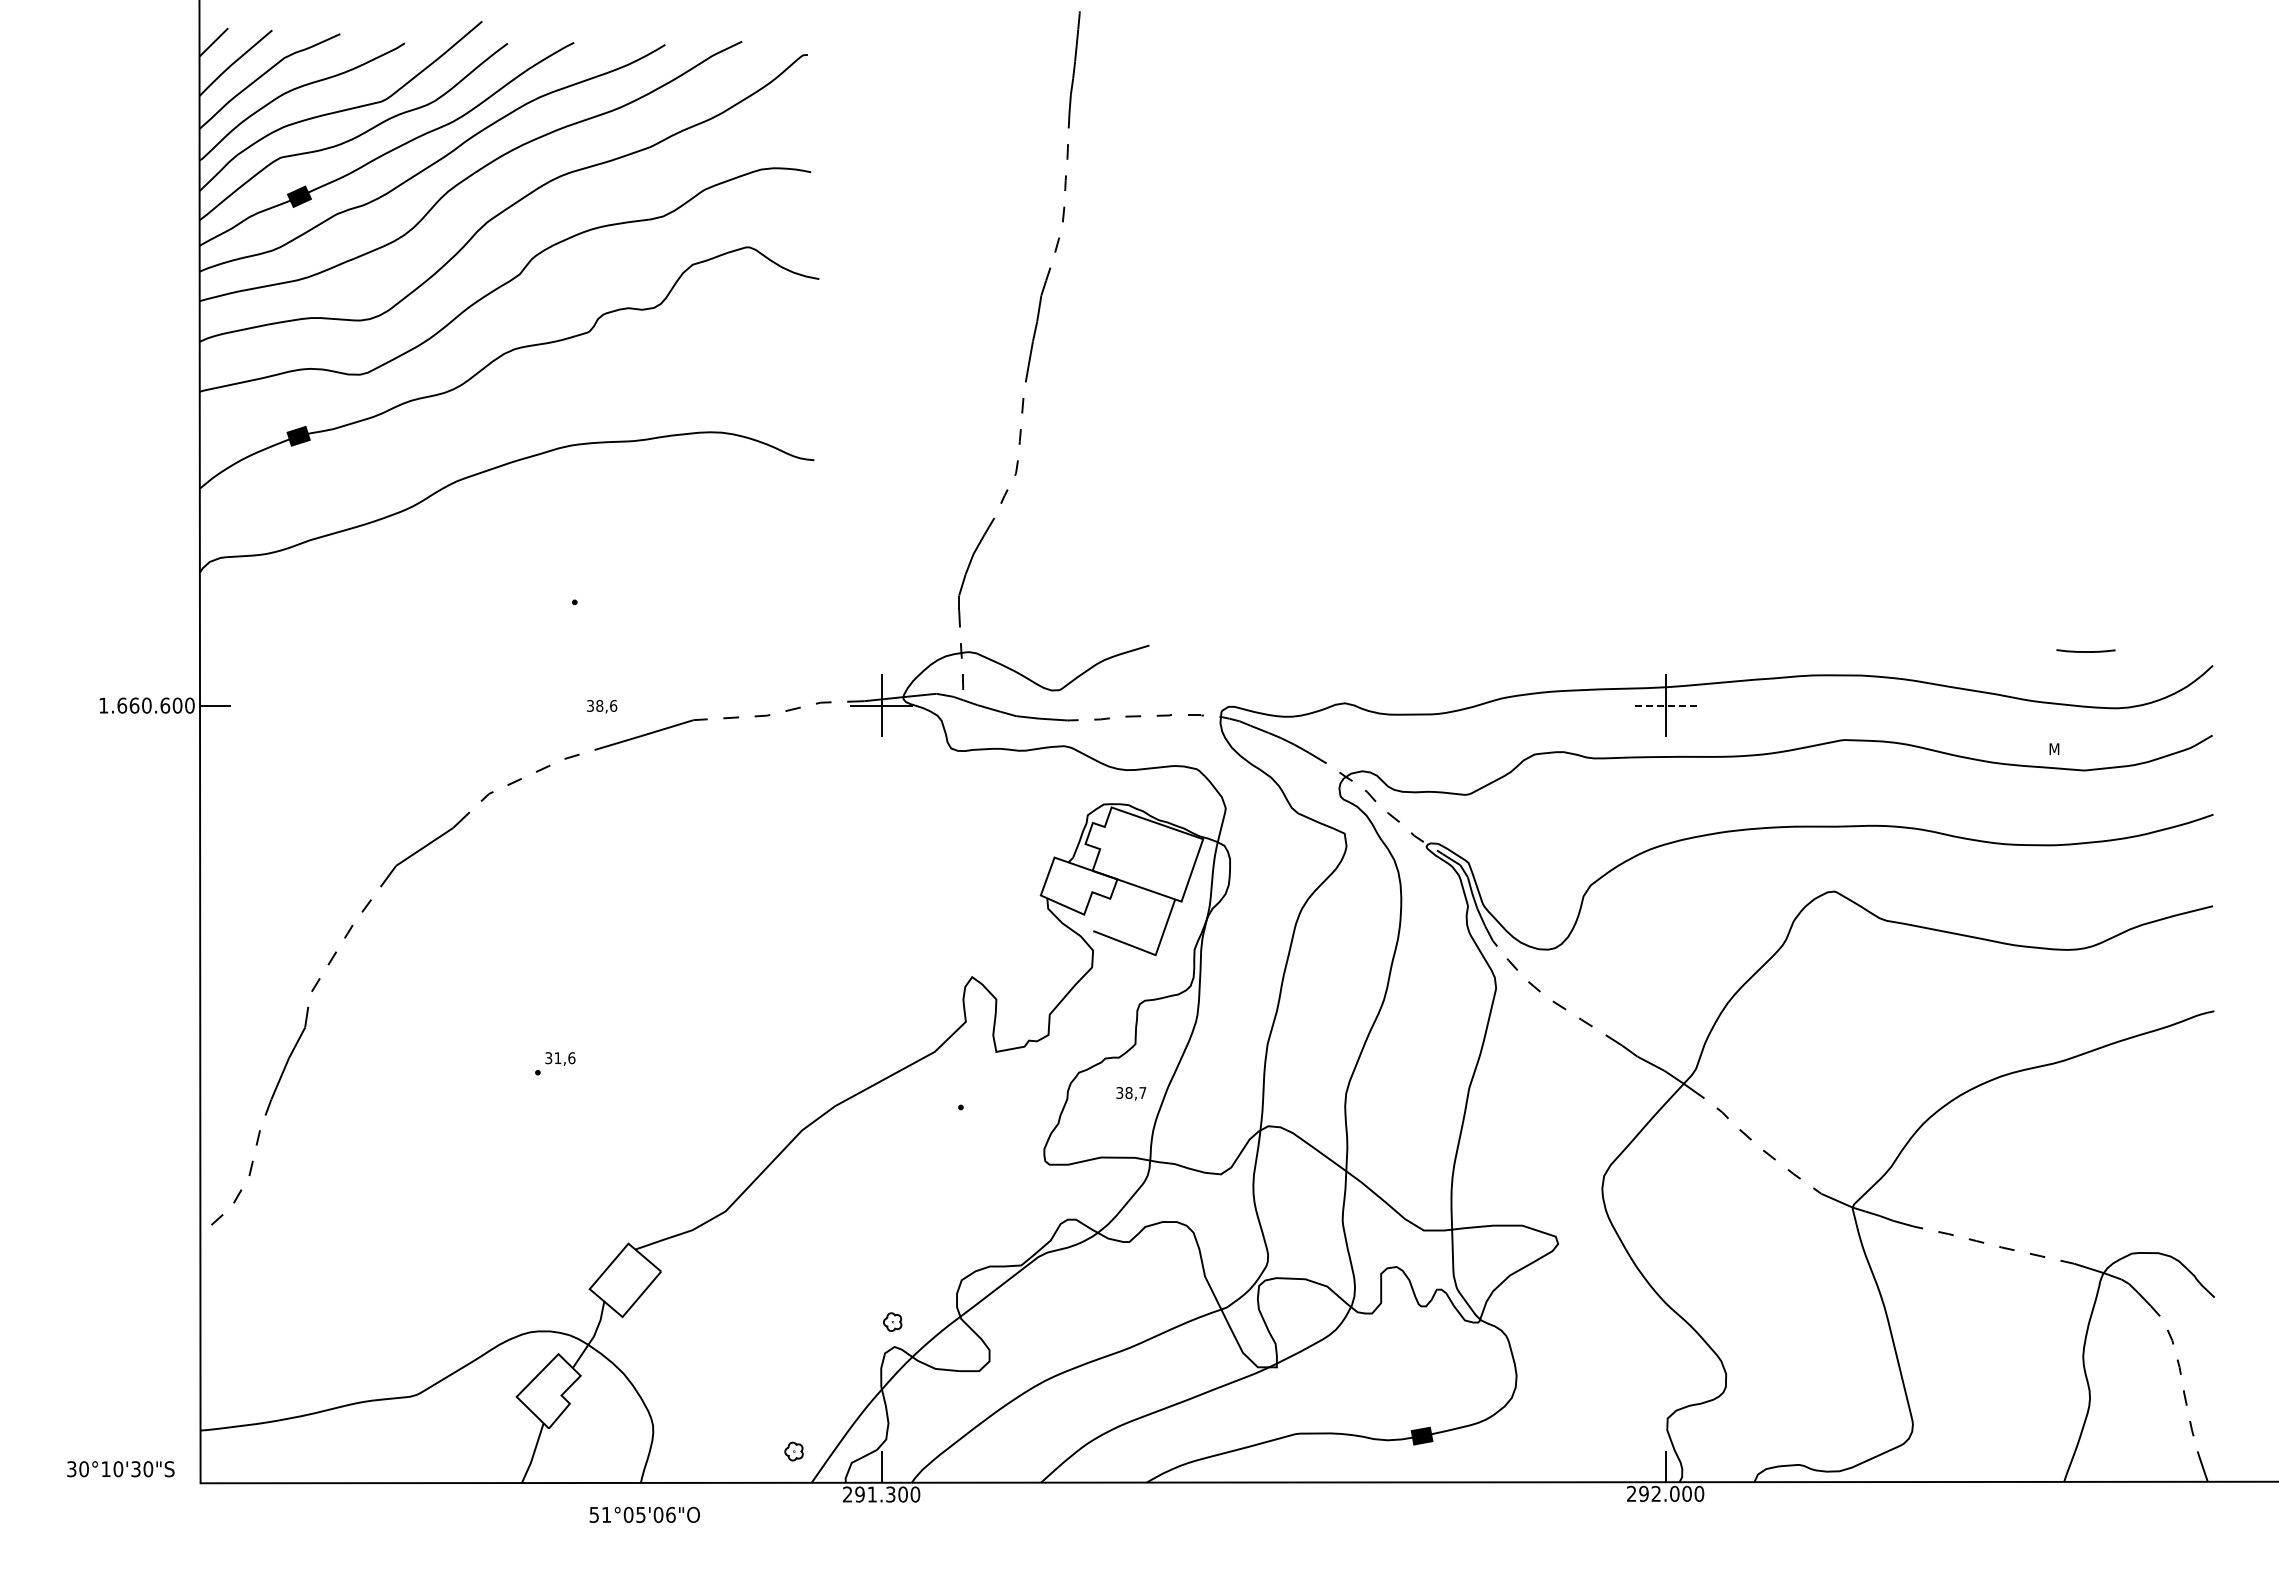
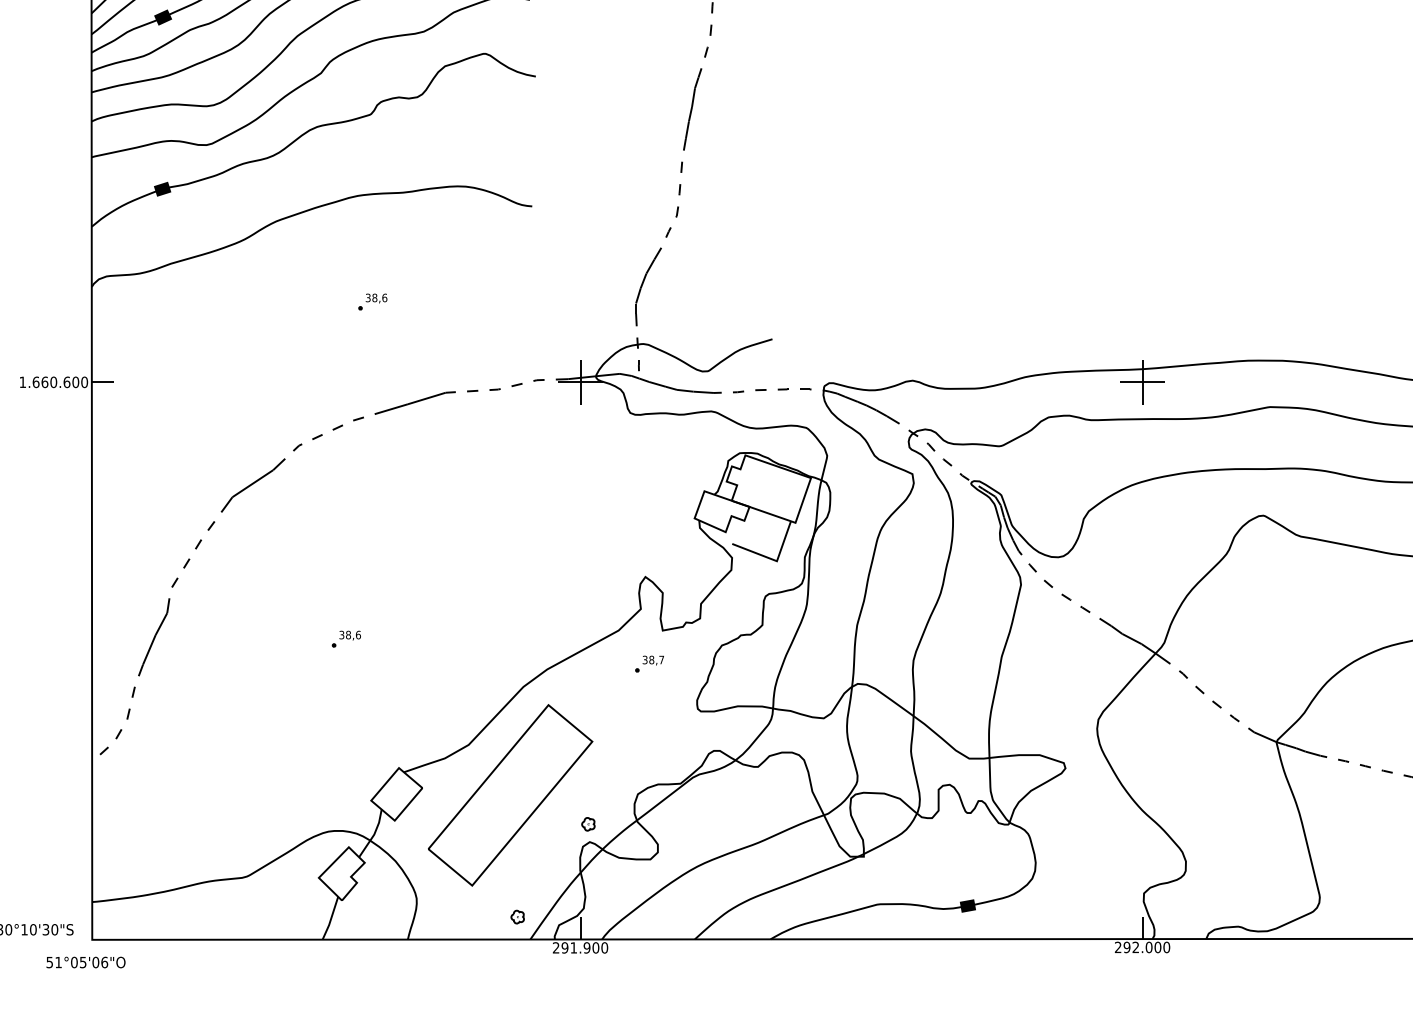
line: (1665, 705) -> (1142, 382), dashed -> solid
text: (602, 706) -> (376, 298), moved
text: (557, 1058) -> (348, 635), 31,6 -> 38,6
text: (1131, 1093) -> (653, 660), moved
part: (784, 1281) -> (510, 795), added
text: (890, 1494) -> (586, 947), 291.300 -> 291.900
text: (644, 1514) -> (85, 962), moved

